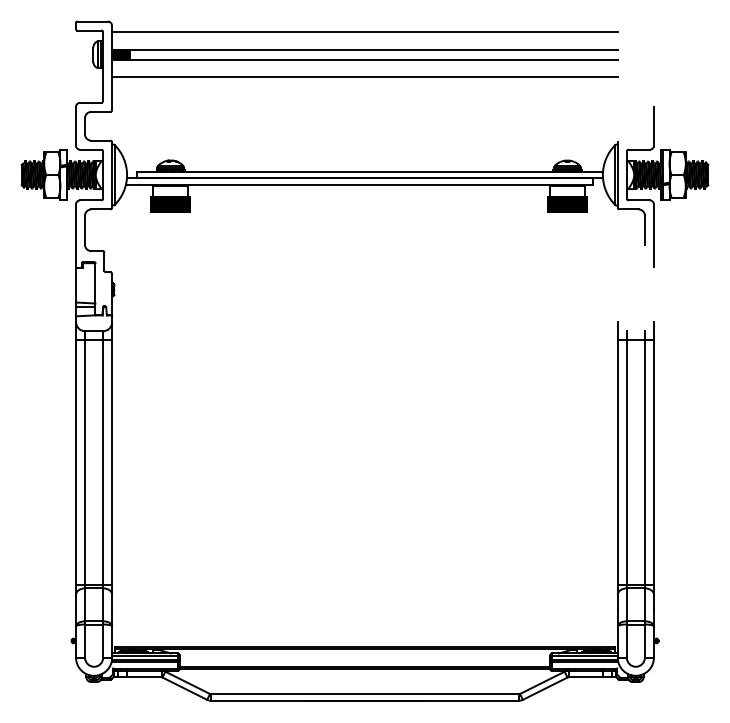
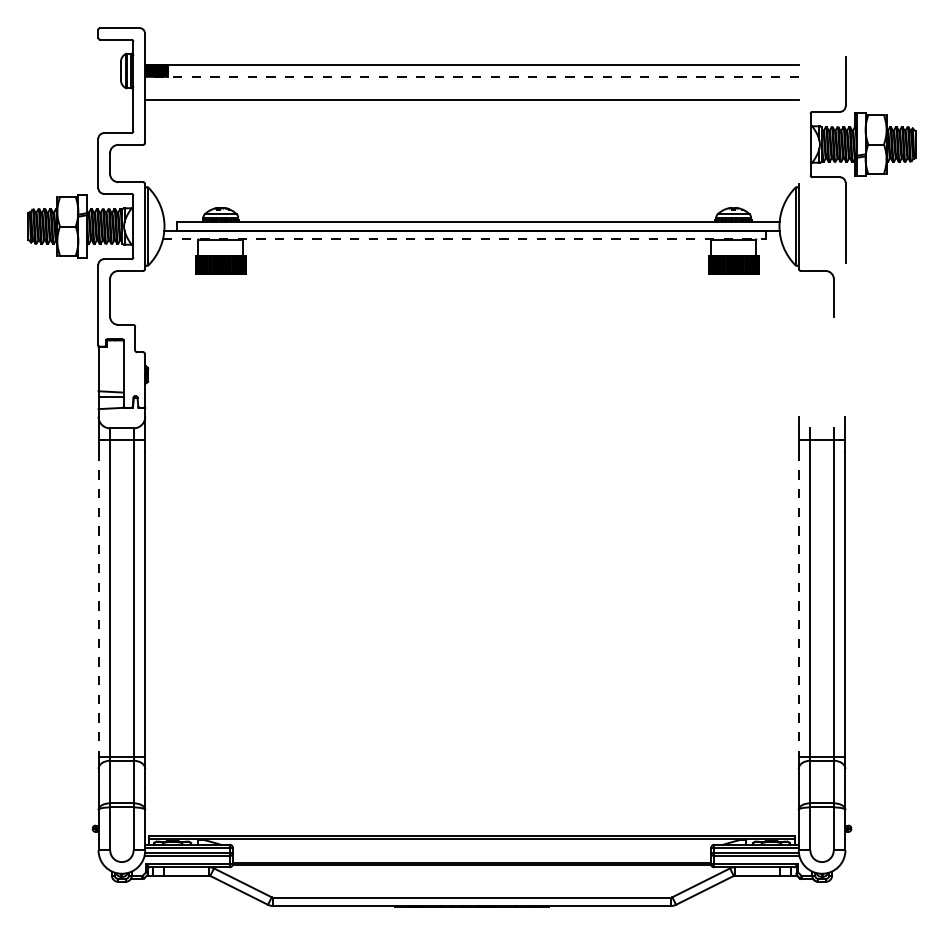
line: (364, 31) -> (471, 41), removed
line: (364, 59) -> (471, 77), solid -> dashed
line: (359, 185) -> (464, 239), solid -> dashed
part: (667, 186) -> (862, 159), moved
line: (76, 467) -> (98, 604), solid -> dashed
line: (617, 467) -> (798, 604), solid -> dashed

